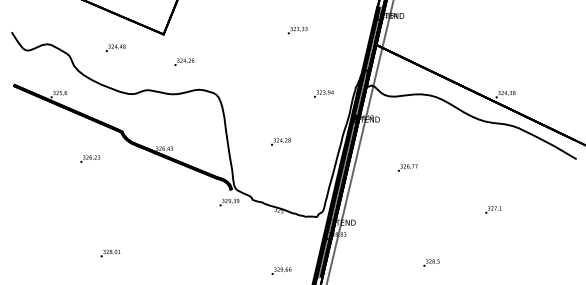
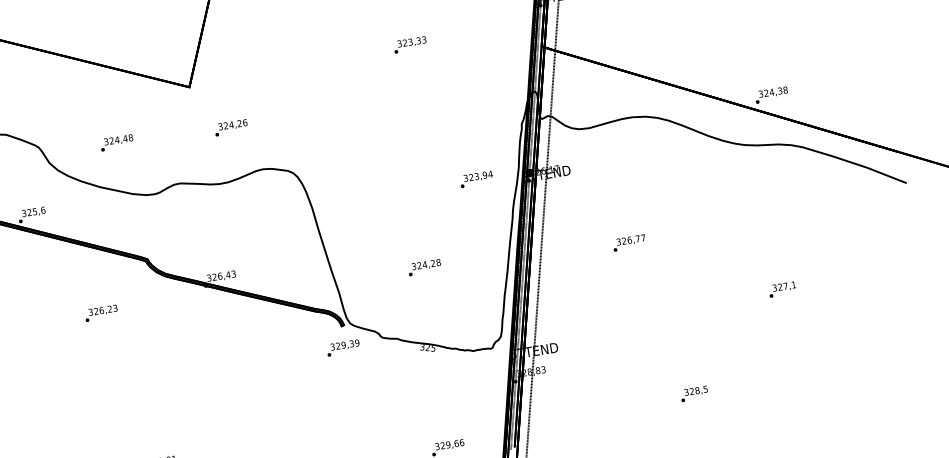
text: (115, 47) -> (116, 141), moved
text: (323, 93) -> (475, 178), moved
text: (280, 141) -> (423, 266), moved

